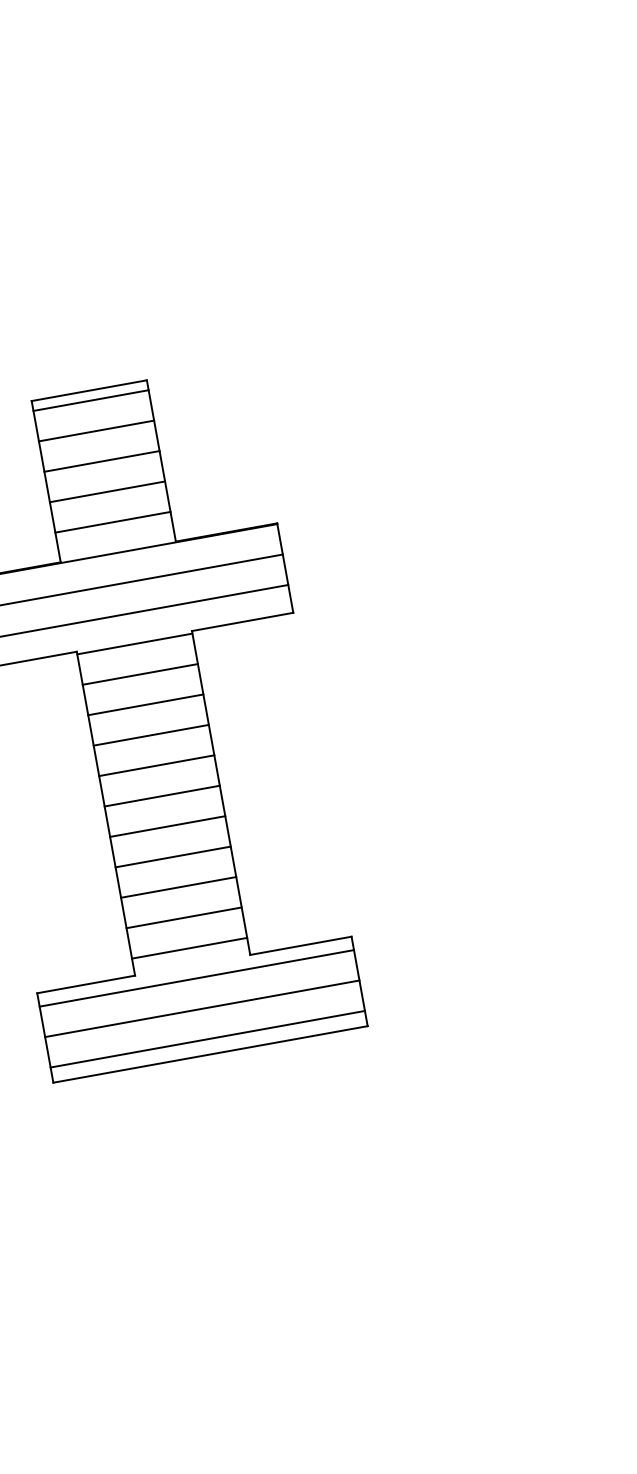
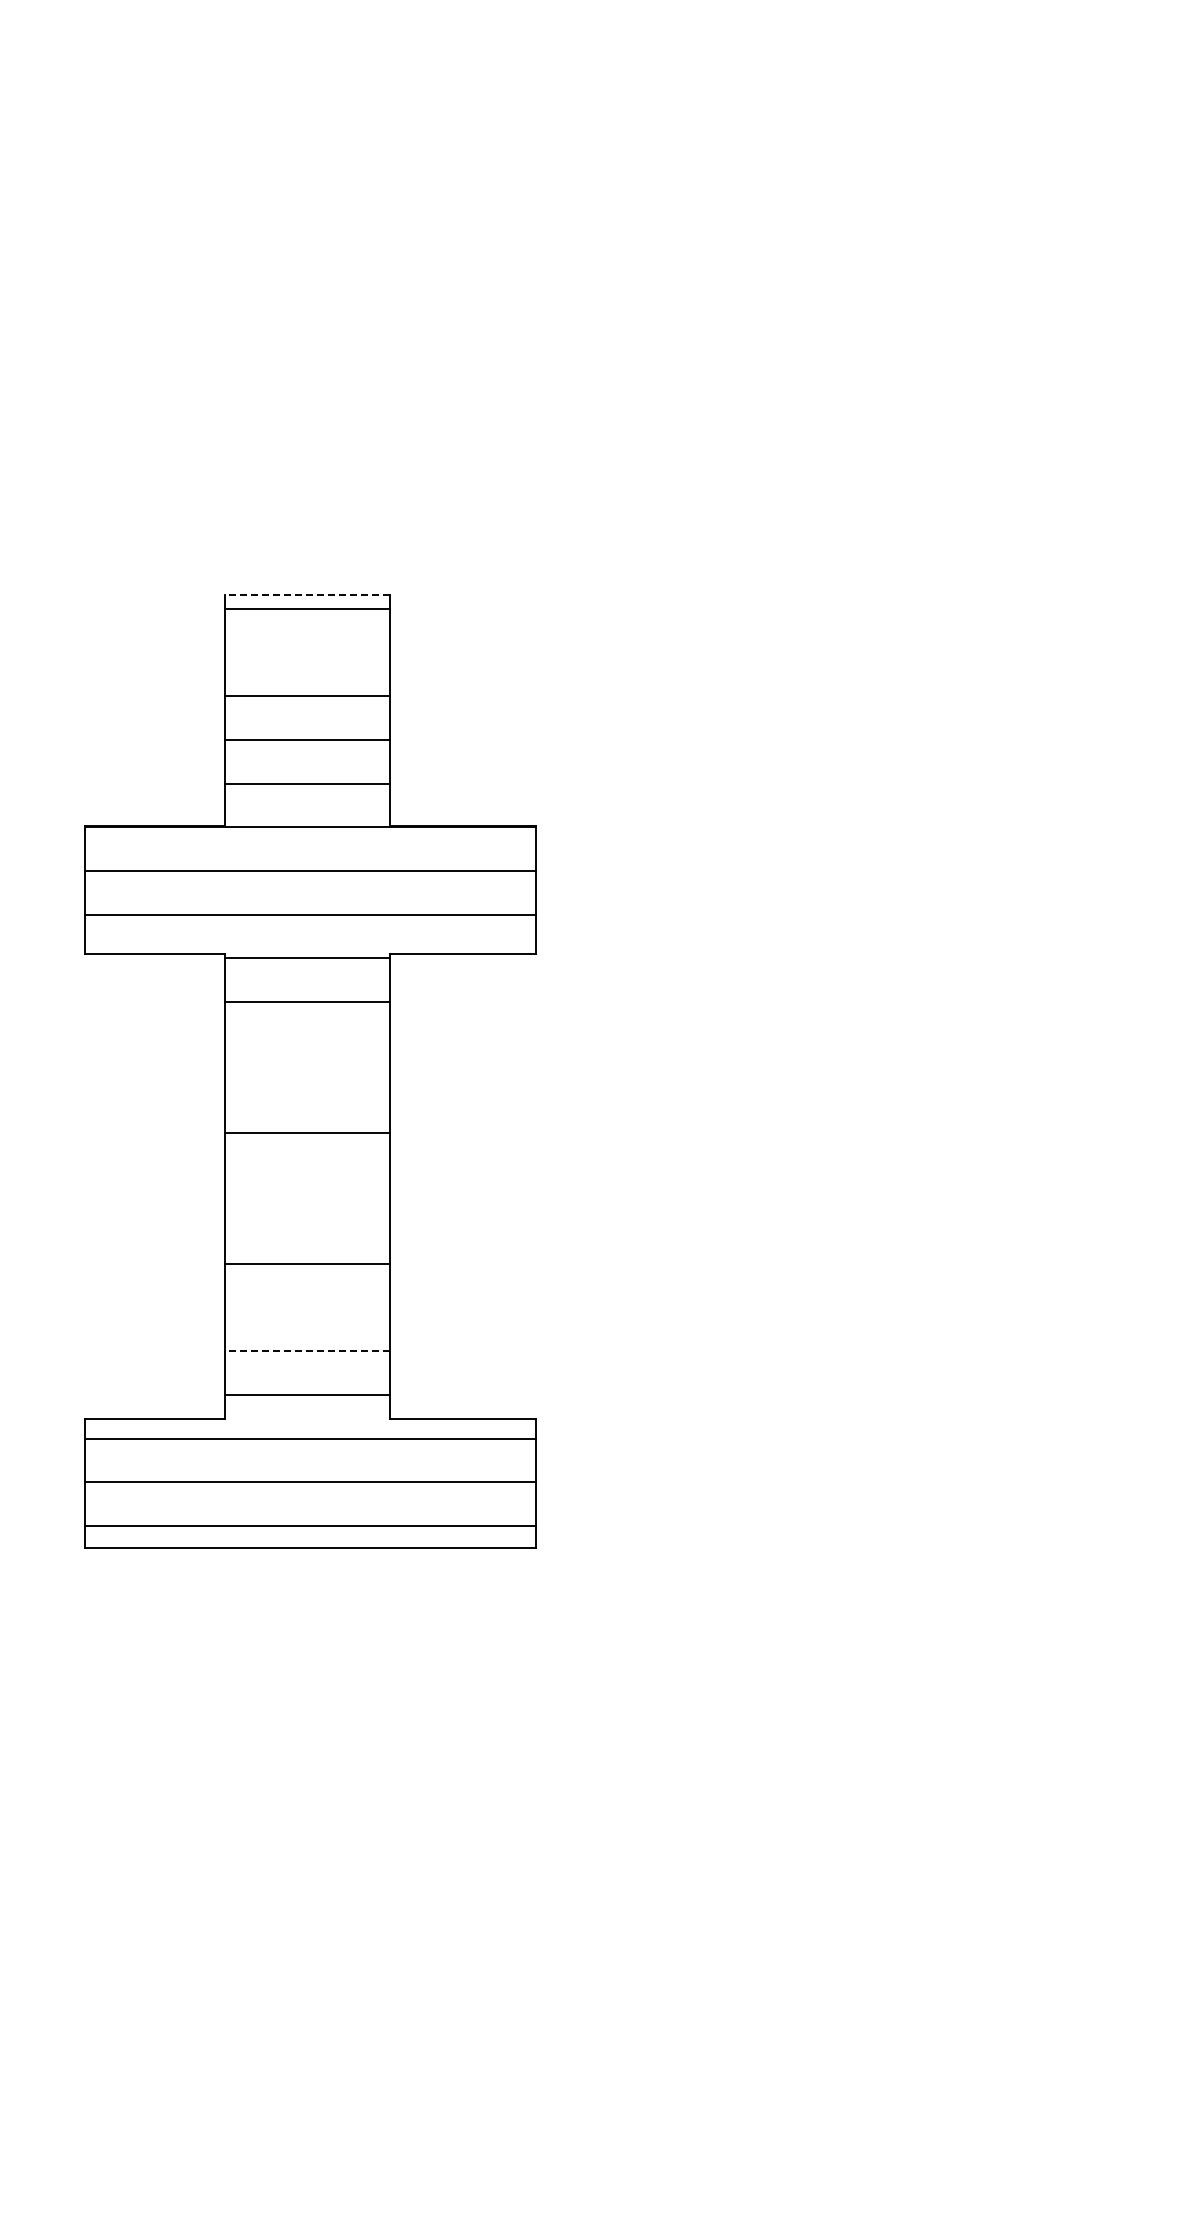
line: (89, 390) -> (307, 594), solid -> dashed
line: (96, 431) -> (307, 652), removed
line: (145, 704) -> (307, 1045), removed
line: (151, 735) -> (307, 1089), removed
line: (162, 796) -> (307, 1176), removed
line: (167, 826) -> (307, 1220), removed
line: (178, 887) -> (307, 1307), removed
line: (184, 918) -> (307, 1351), solid -> dashed

